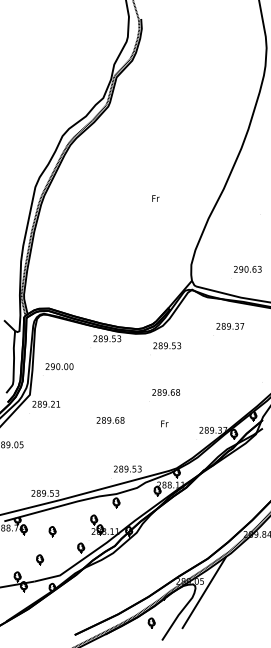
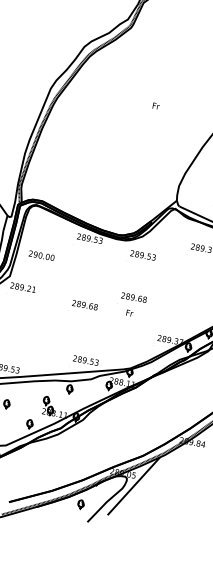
text: (155, 198) -> (155, 106), moved
text: (110, 420) -> (84, 305), moved
text: (164, 423) -> (129, 312), moved

